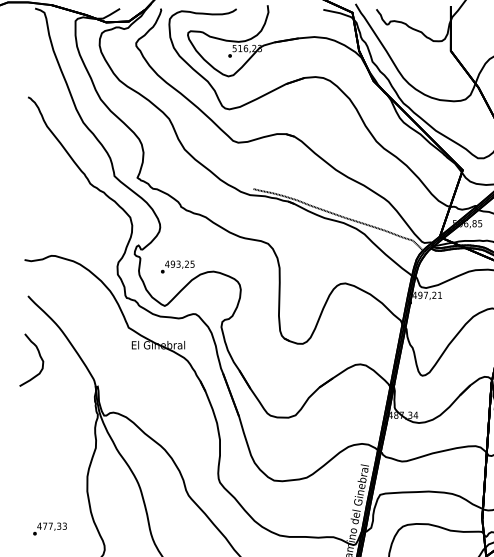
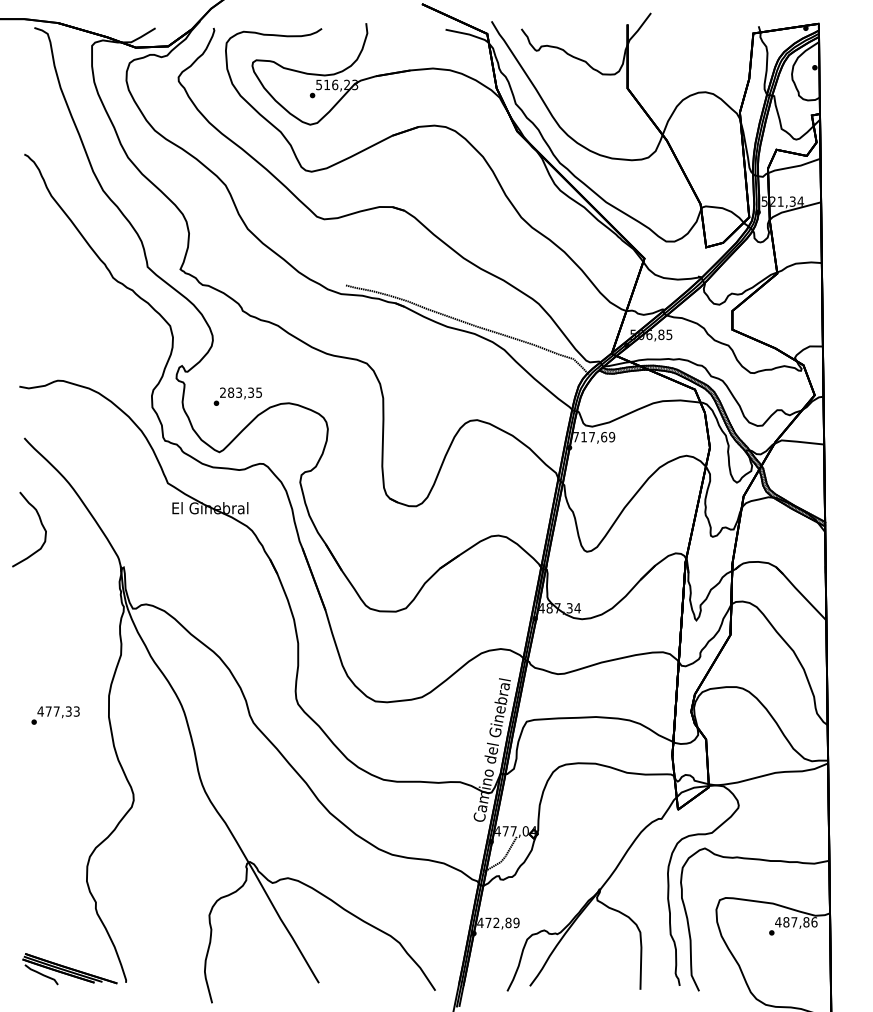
text: (176, 264) -> (236, 392), 493,25 -> 283,35
text: (426, 295) -> (593, 437), 497,21 -> 717,69
text: (49, 529) -> (55, 715), moved

